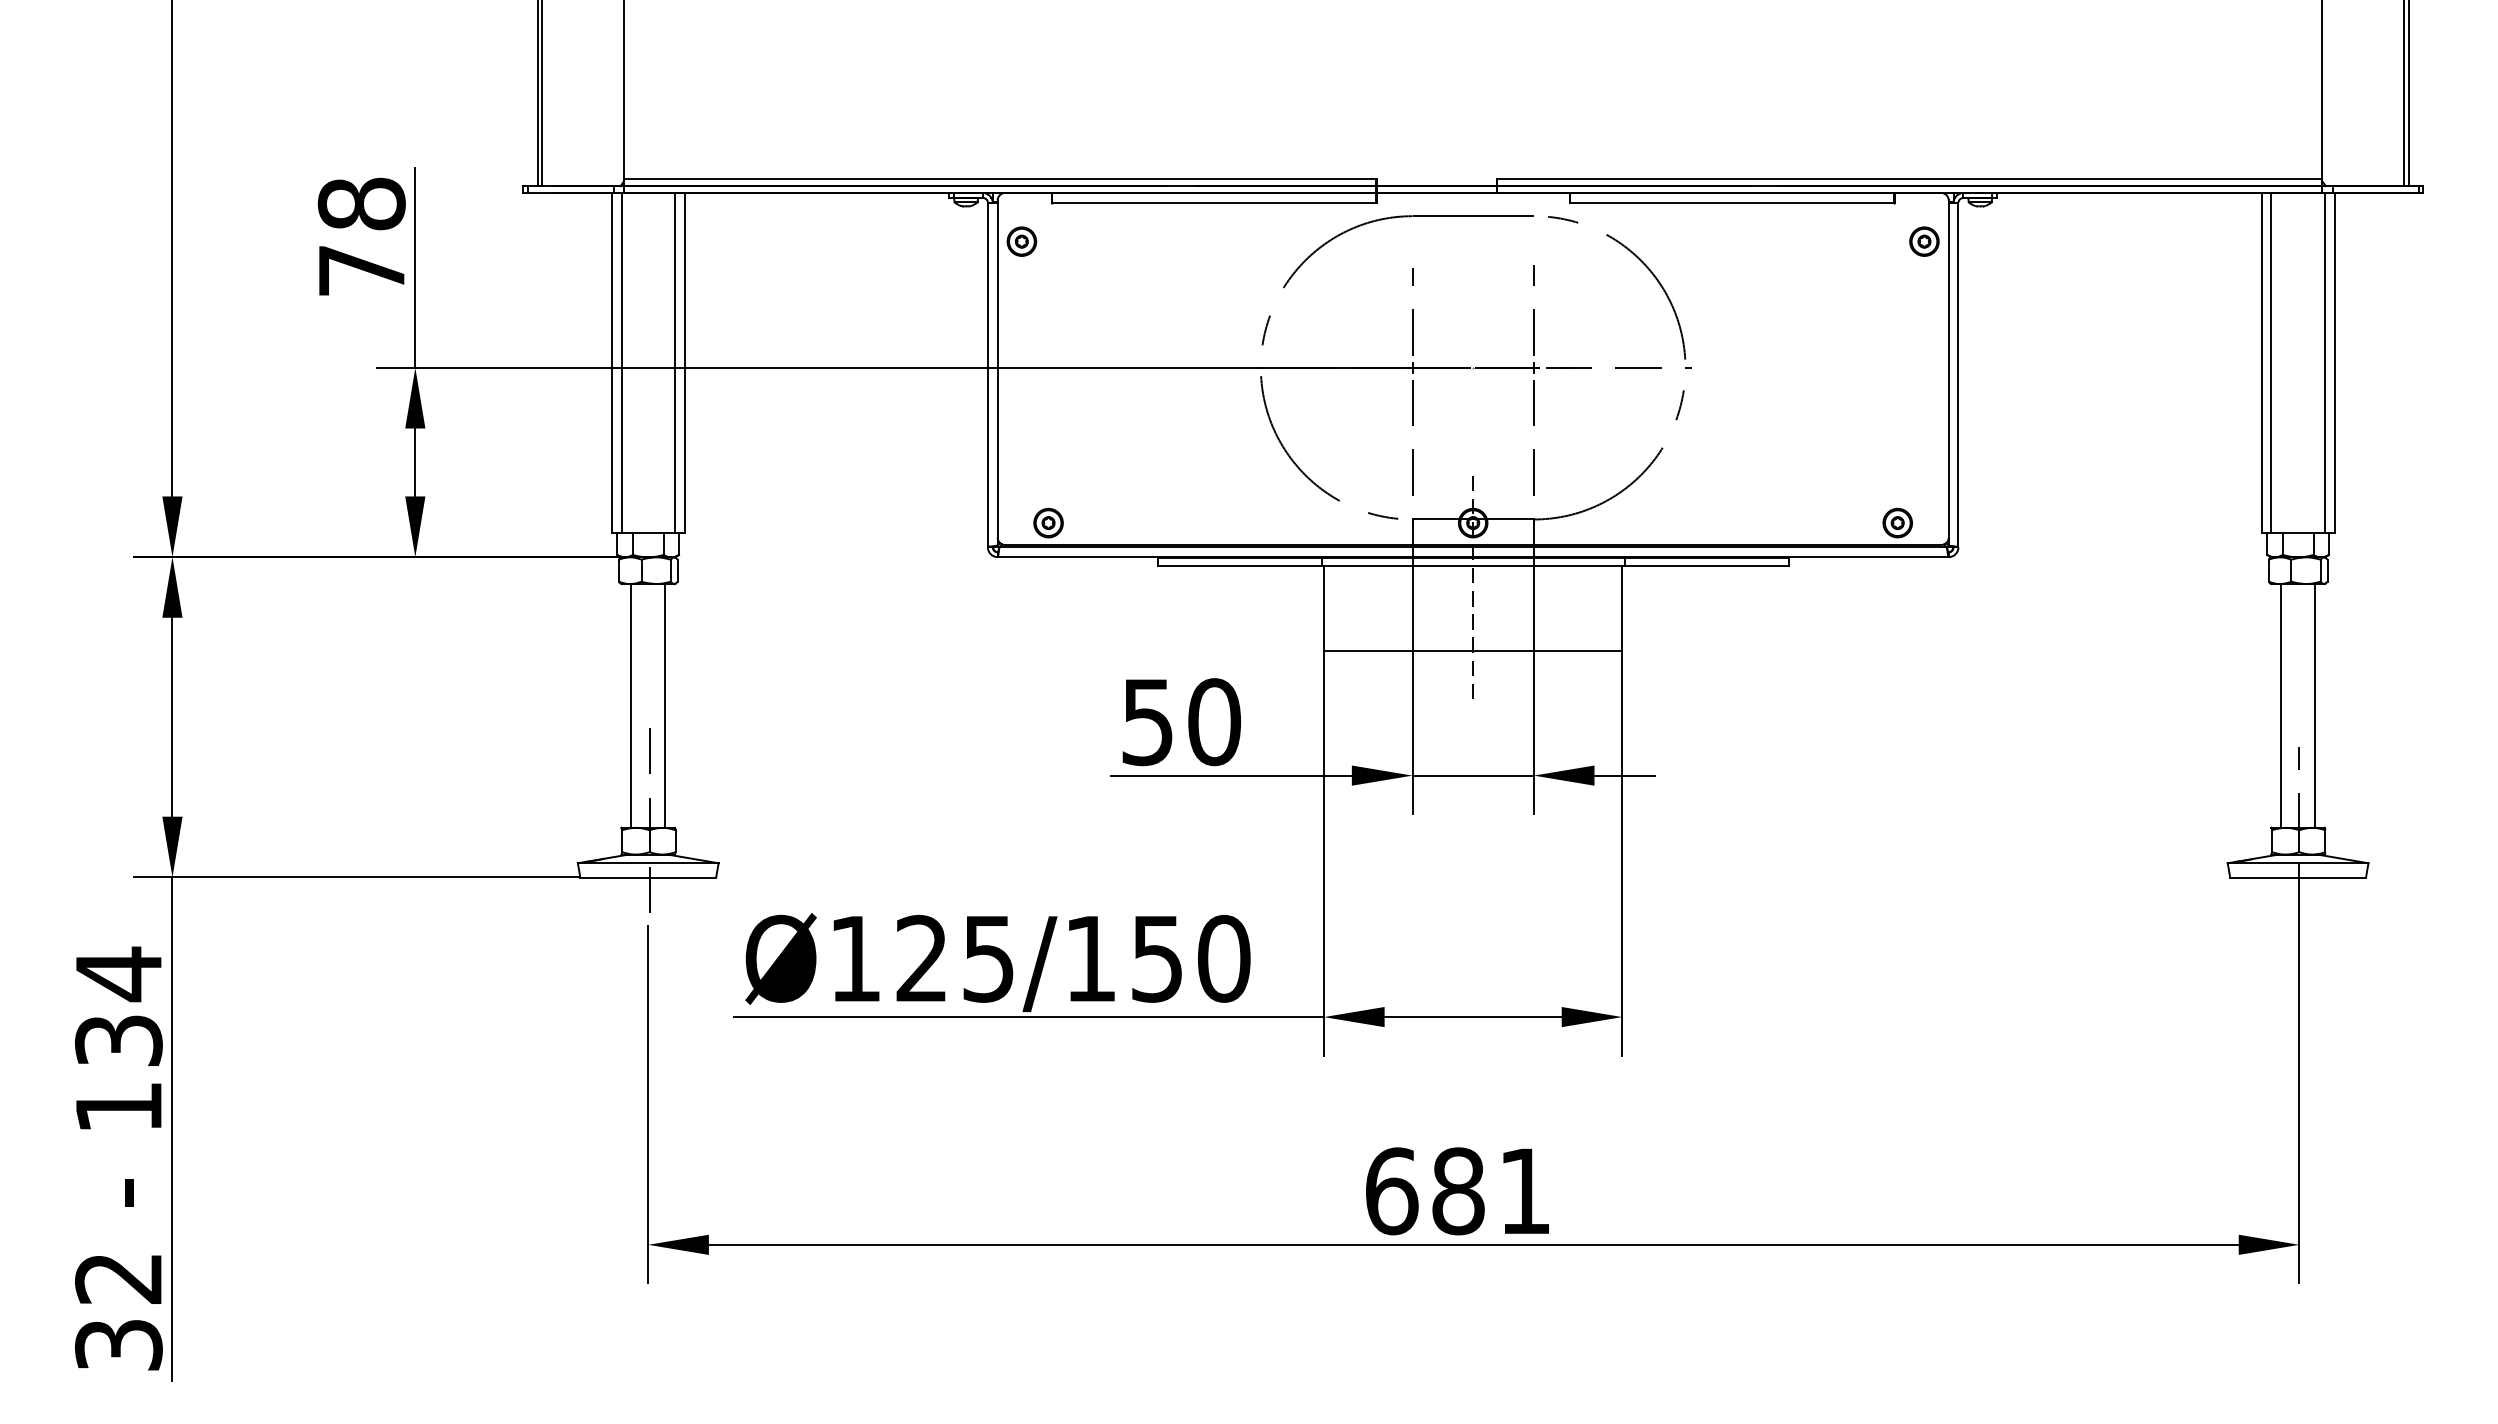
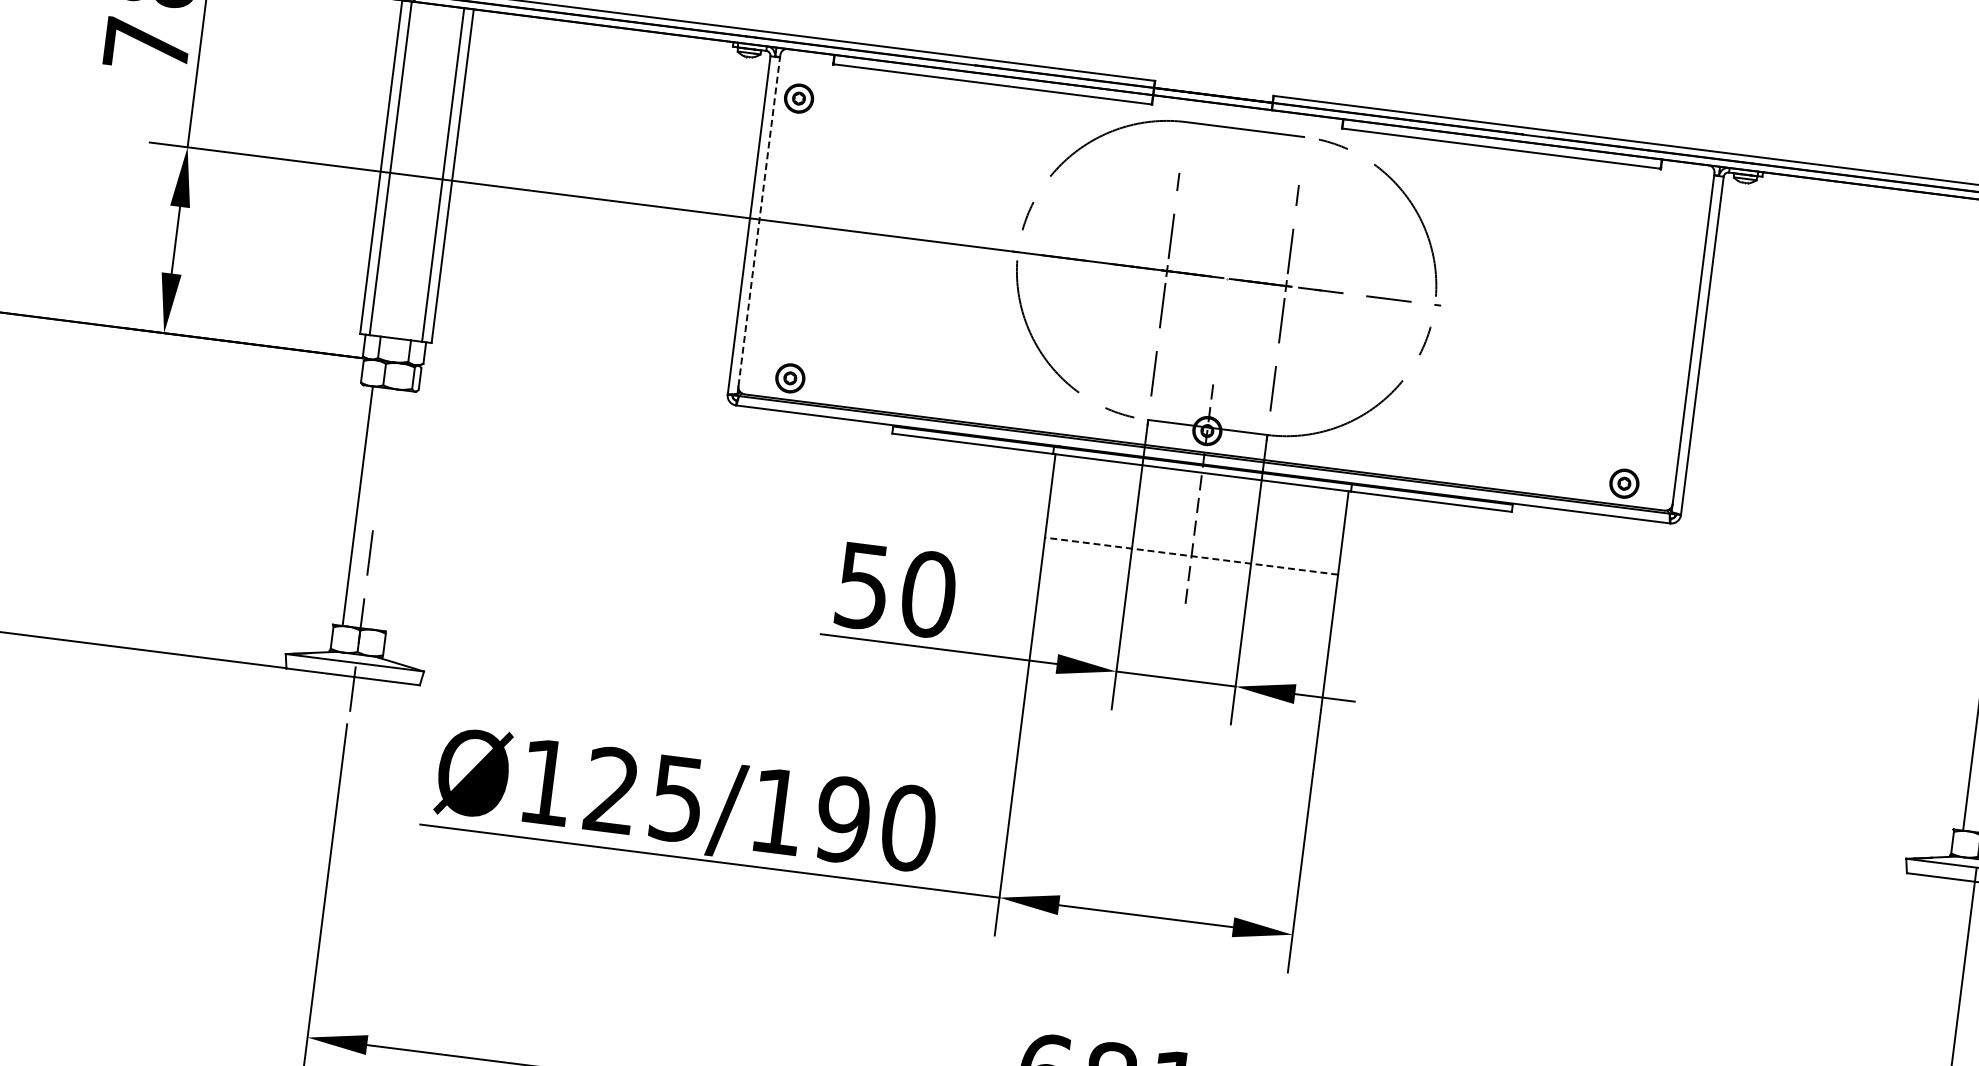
part: (1924, 241) -> (1685, 210), removed
line: (997, 369) -> (759, 221), solid -> dashed
line: (1472, 650) -> (1190, 556), solid -> dashed
line: (665, 705) -> (391, 509), removed
text: (1157, 958) -> (843, 819), Ø125/150 -> Ø125/190

